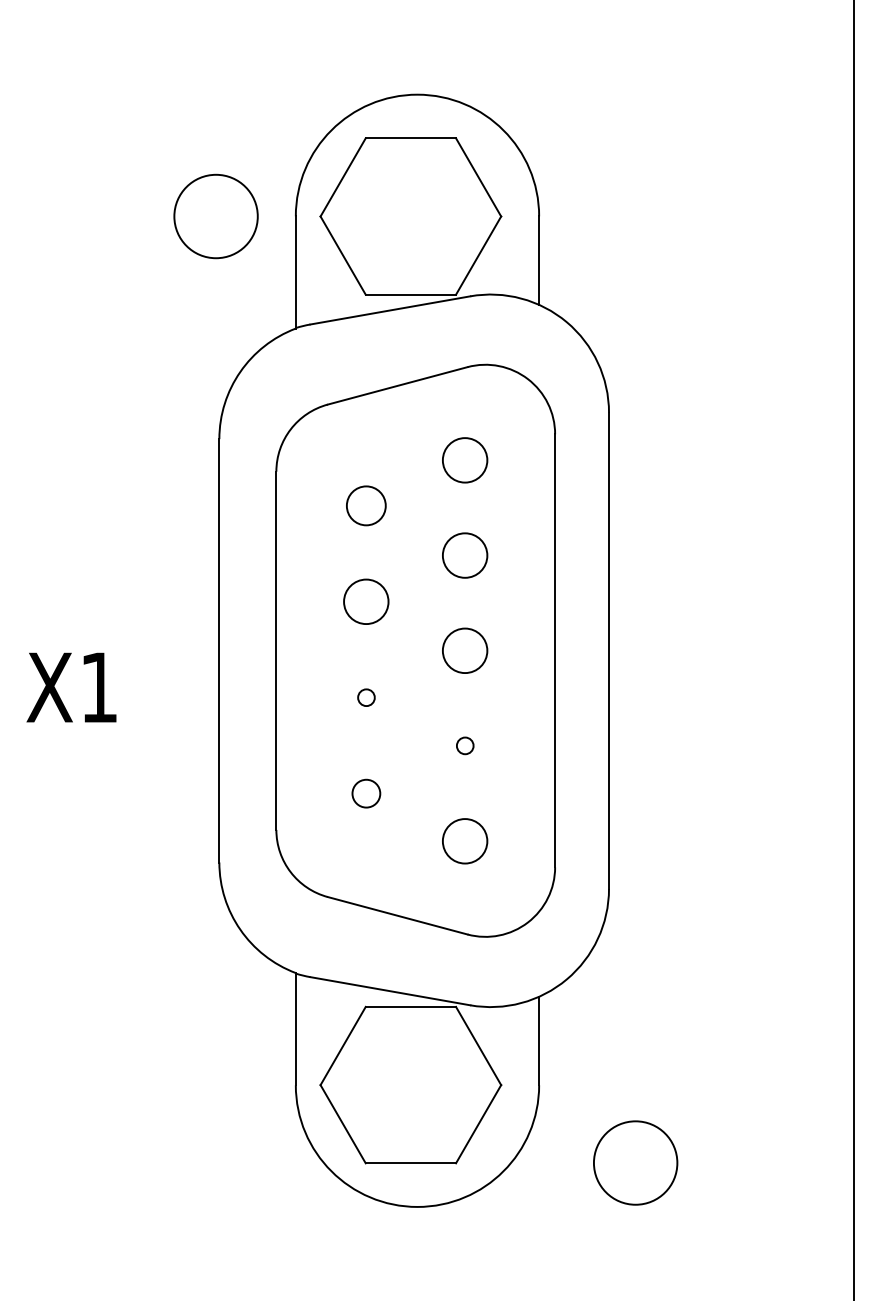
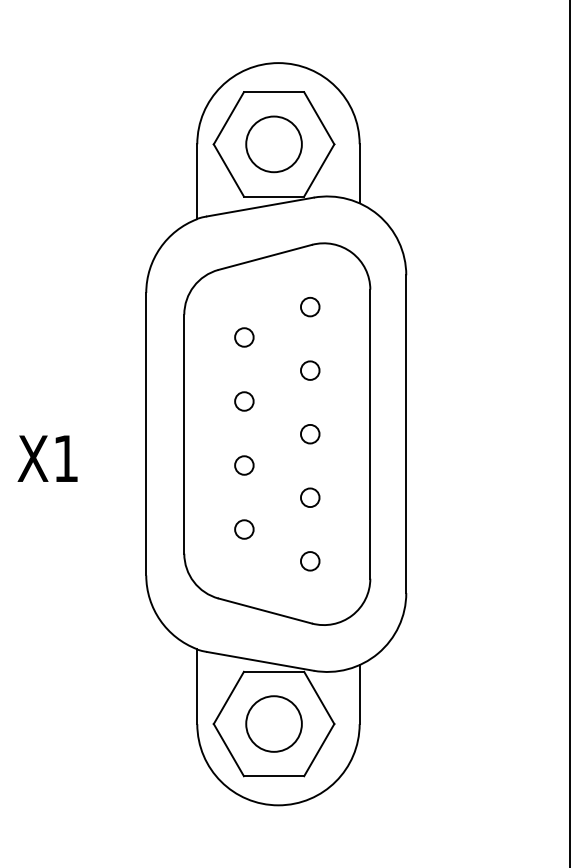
circle: (215, 216) -> (273, 144), moved
circle: (463, 459) -> (309, 306), size x0.62
circle: (366, 505) -> (244, 337), size x0.71
circle: (463, 555) -> (309, 370), size x0.62
circle: (366, 601) -> (244, 401), size x0.62
circle: (463, 649) -> (309, 433), size x0.62
circle: (366, 697) -> (244, 465), size x1.67
circle: (465, 745) -> (310, 497), size x1.67
circle: (463, 841) -> (309, 561), size x0.62
circle: (634, 1162) -> (273, 723), moved

